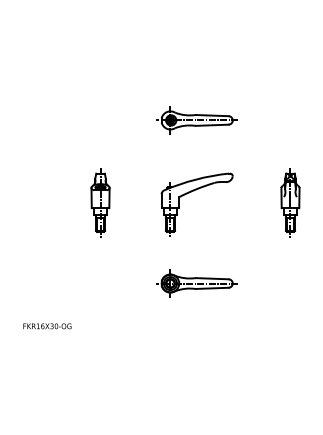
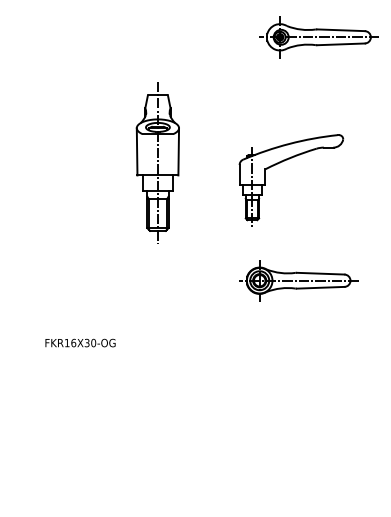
part: (196, 120) -> (318, 37), moved
part: (191, 192) -> (283, 162), moved
part: (100, 202) -> (157, 162), size x1.6

